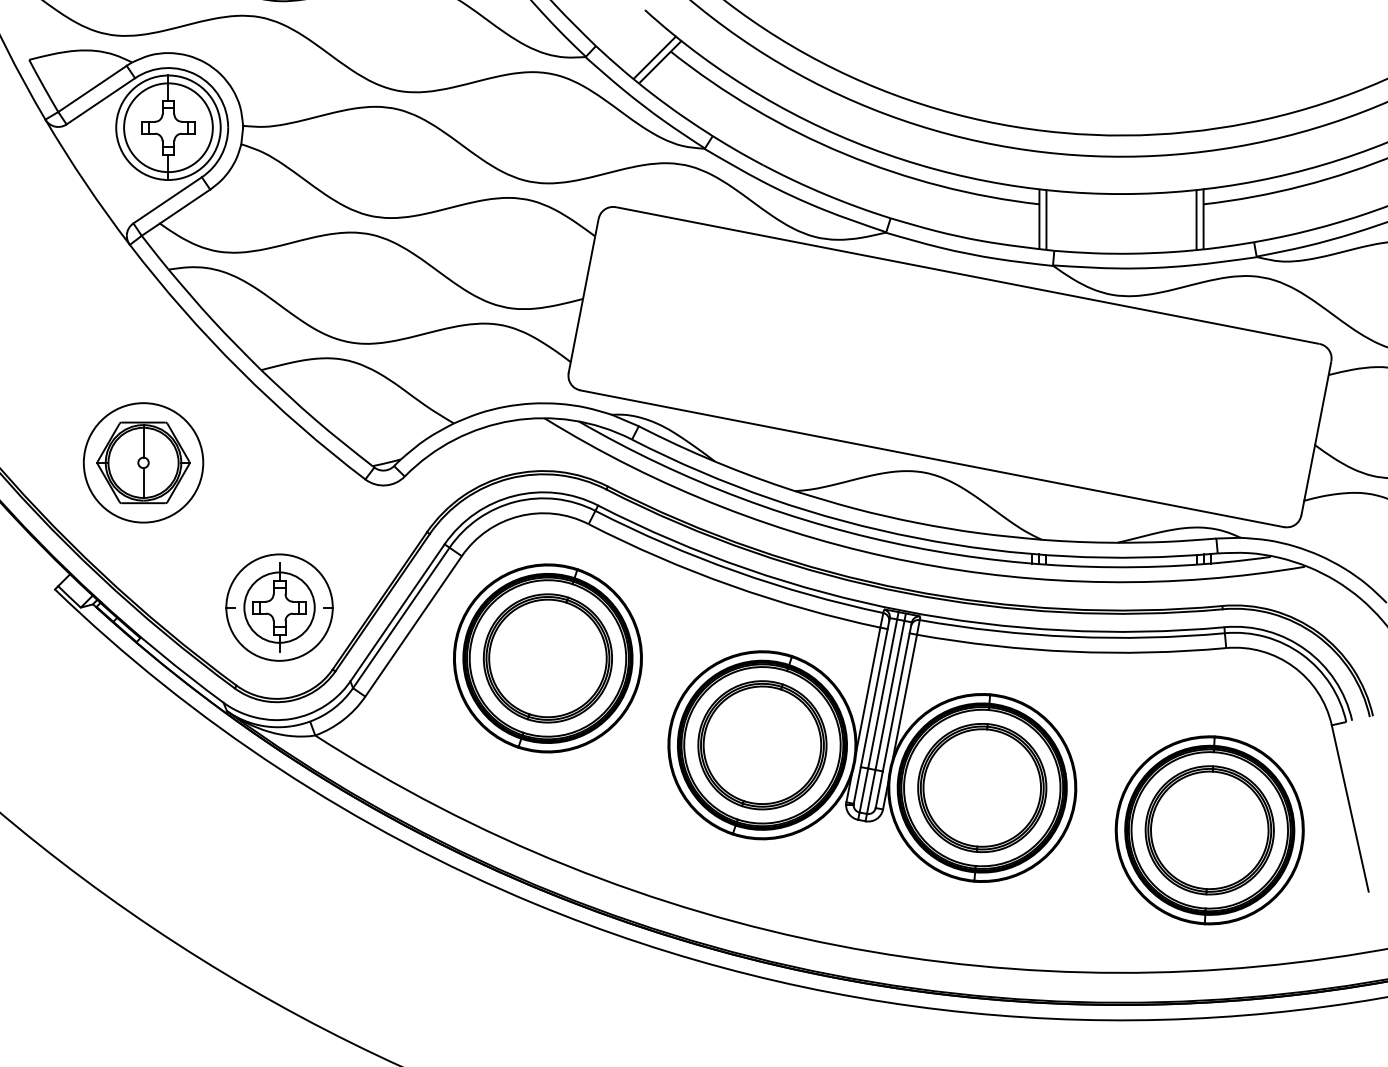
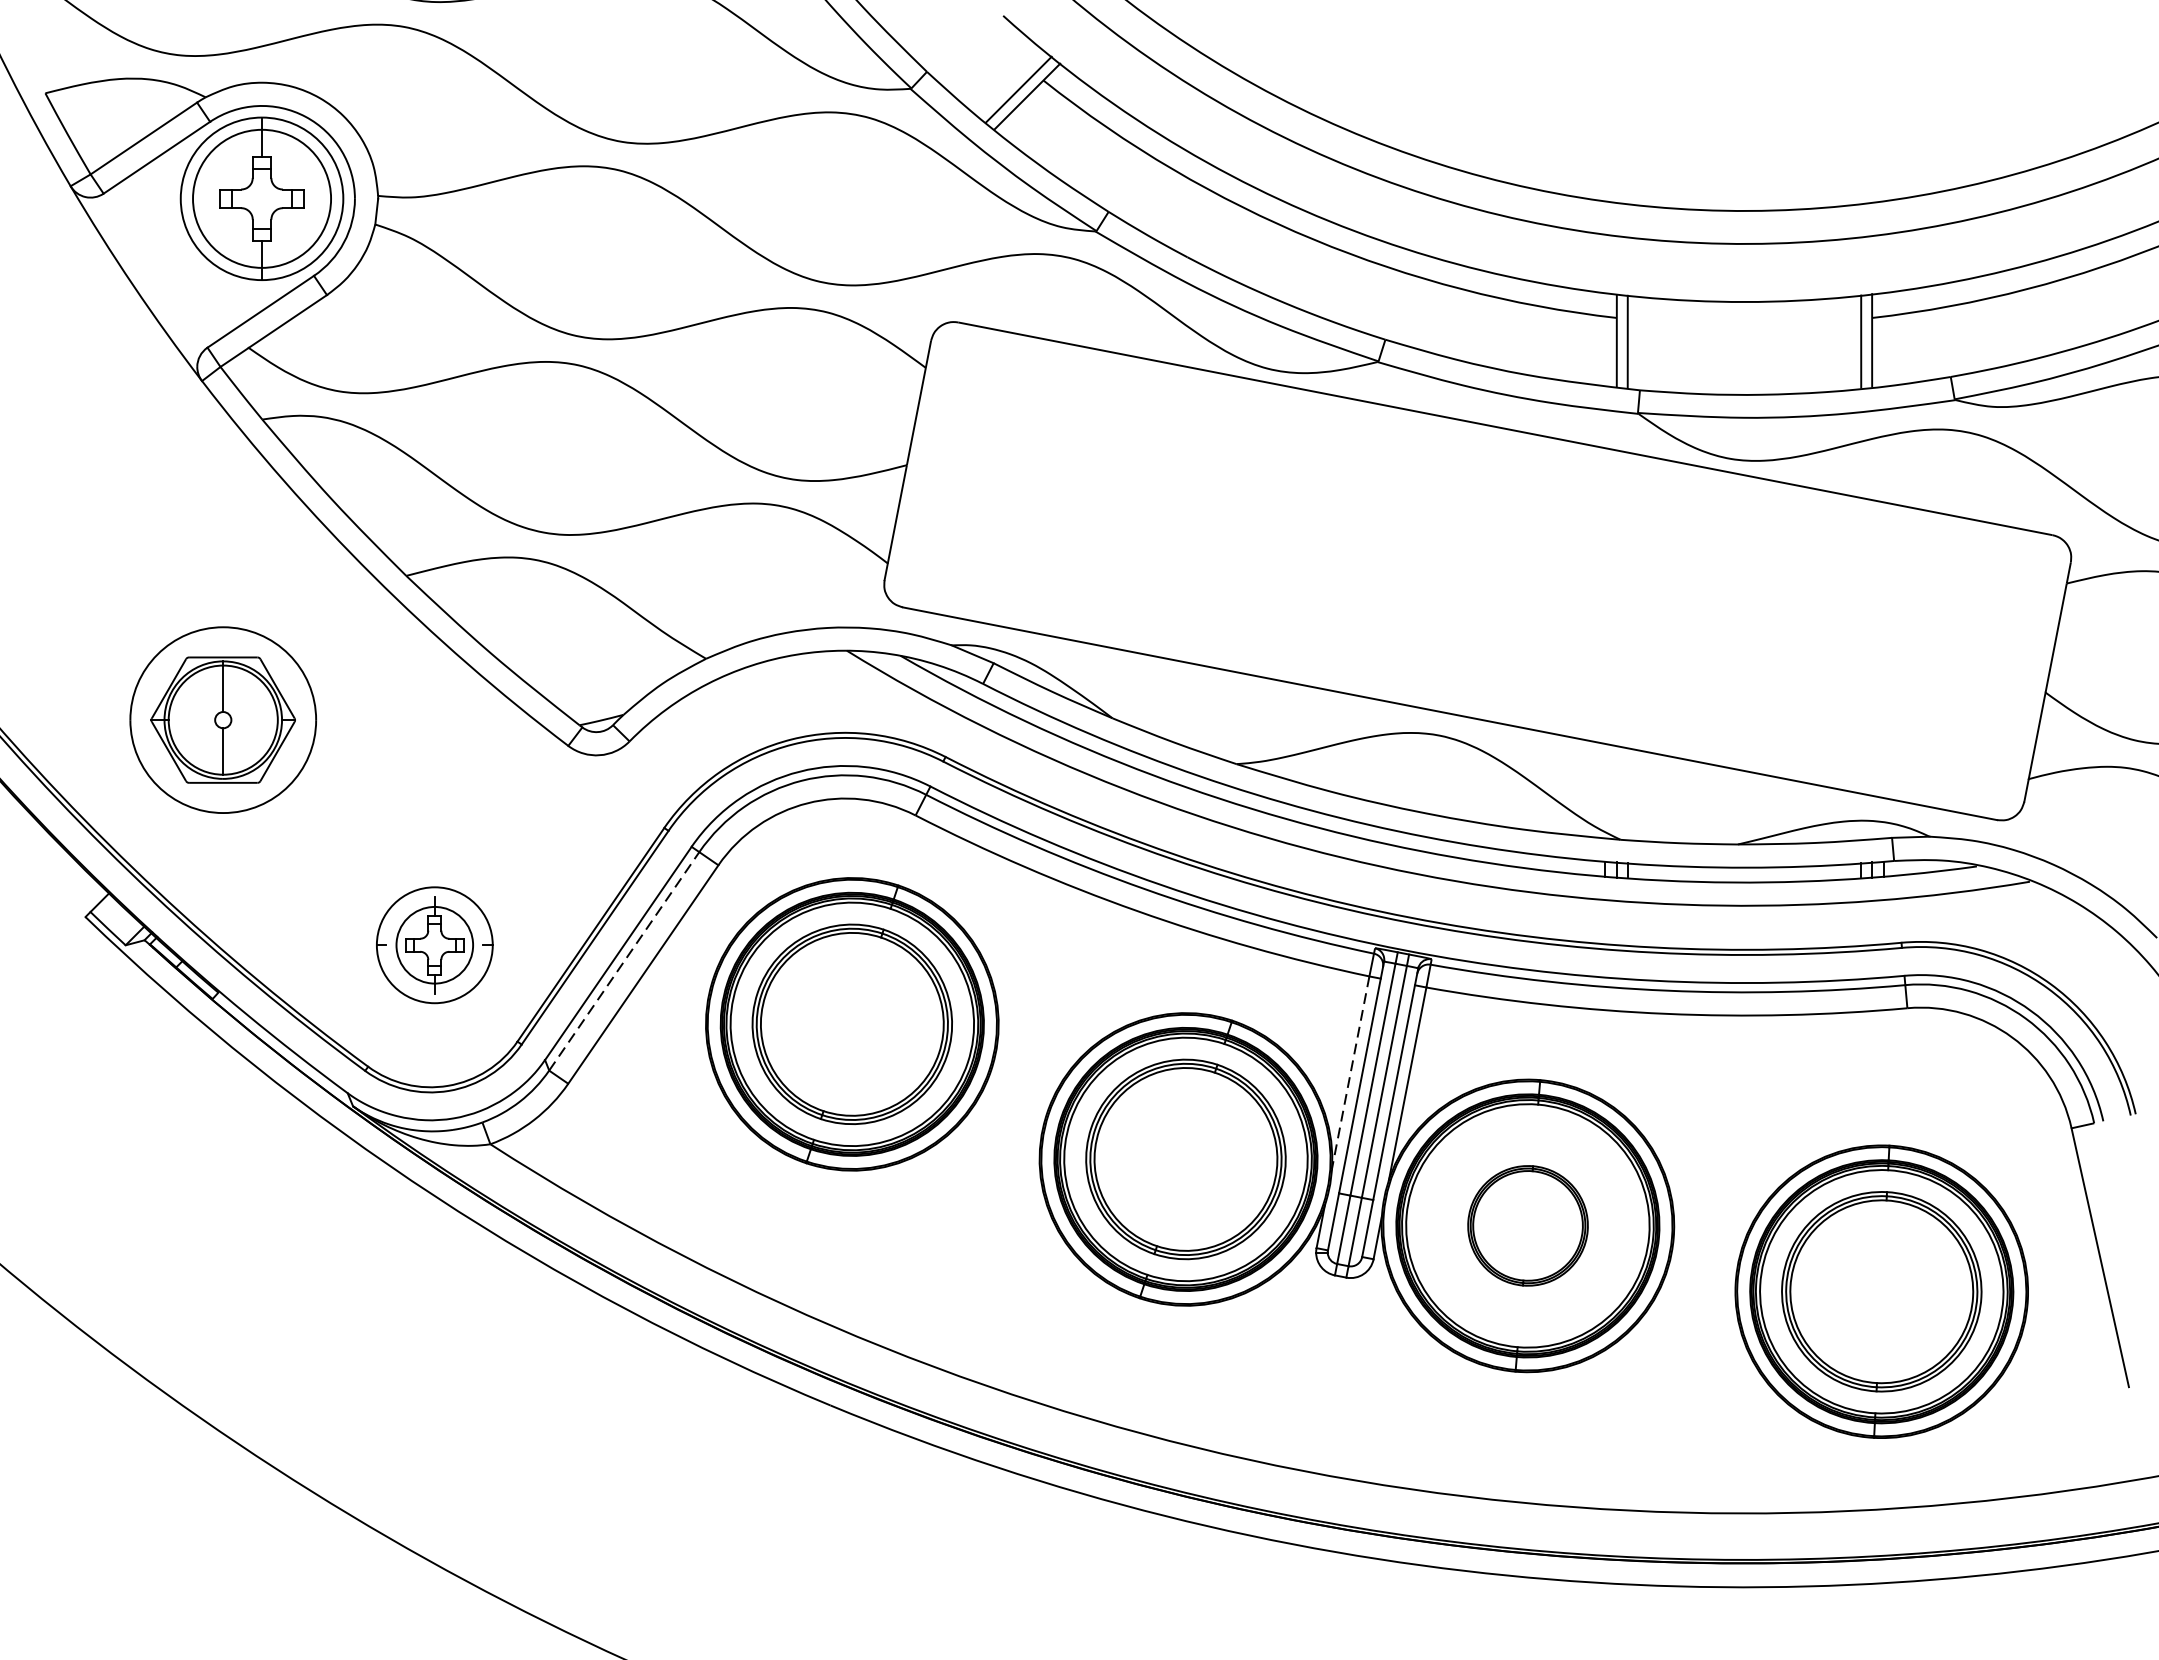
part: (279, 607) -> (434, 945), size x0.7
line: (401, 617) -> (624, 960), solid -> dashed
line: (868, 690) -> (1350, 1074), solid -> dashed
part: (982, 787) -> (1528, 1225), size x0.6

